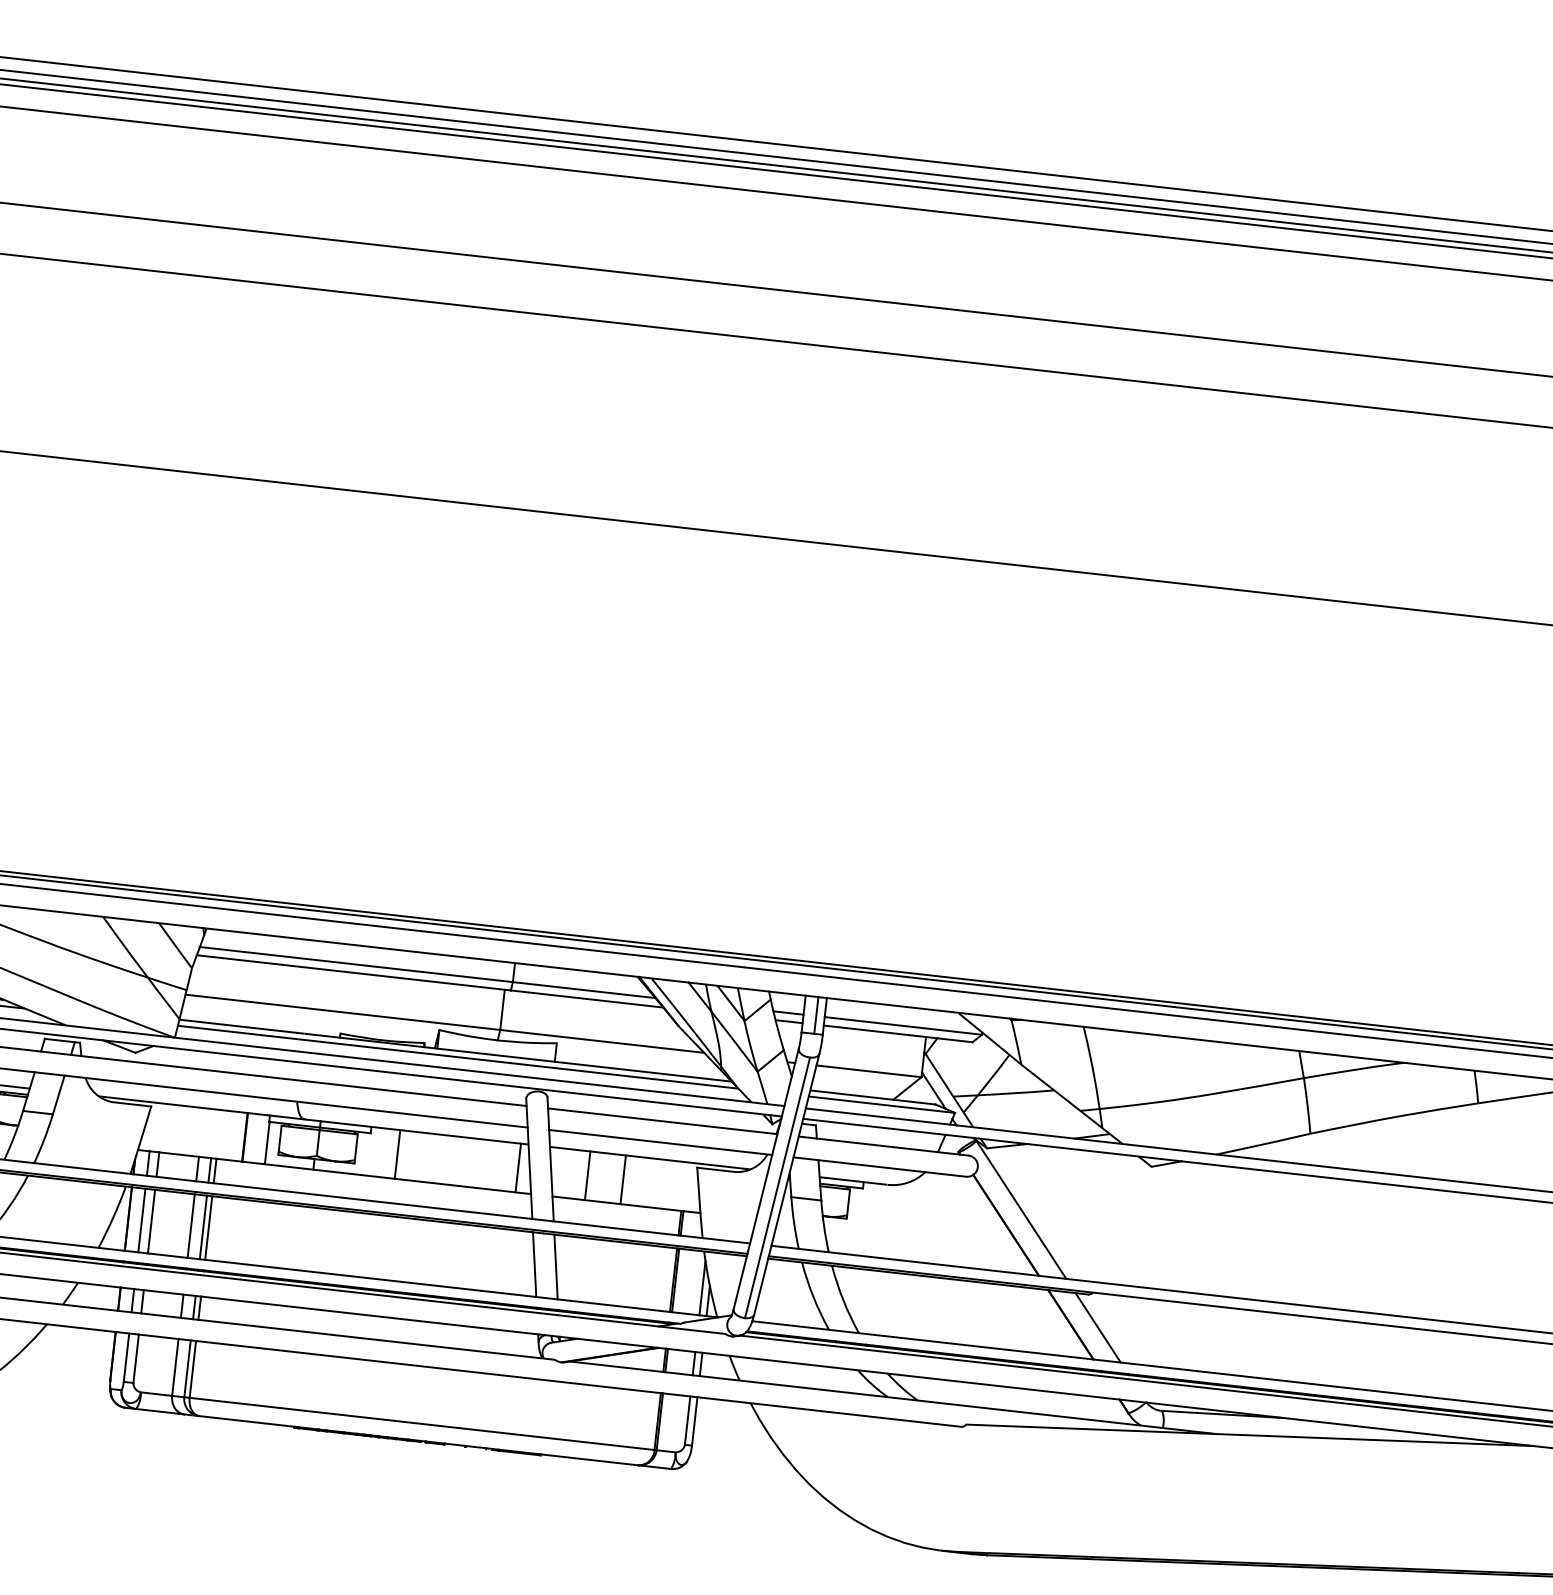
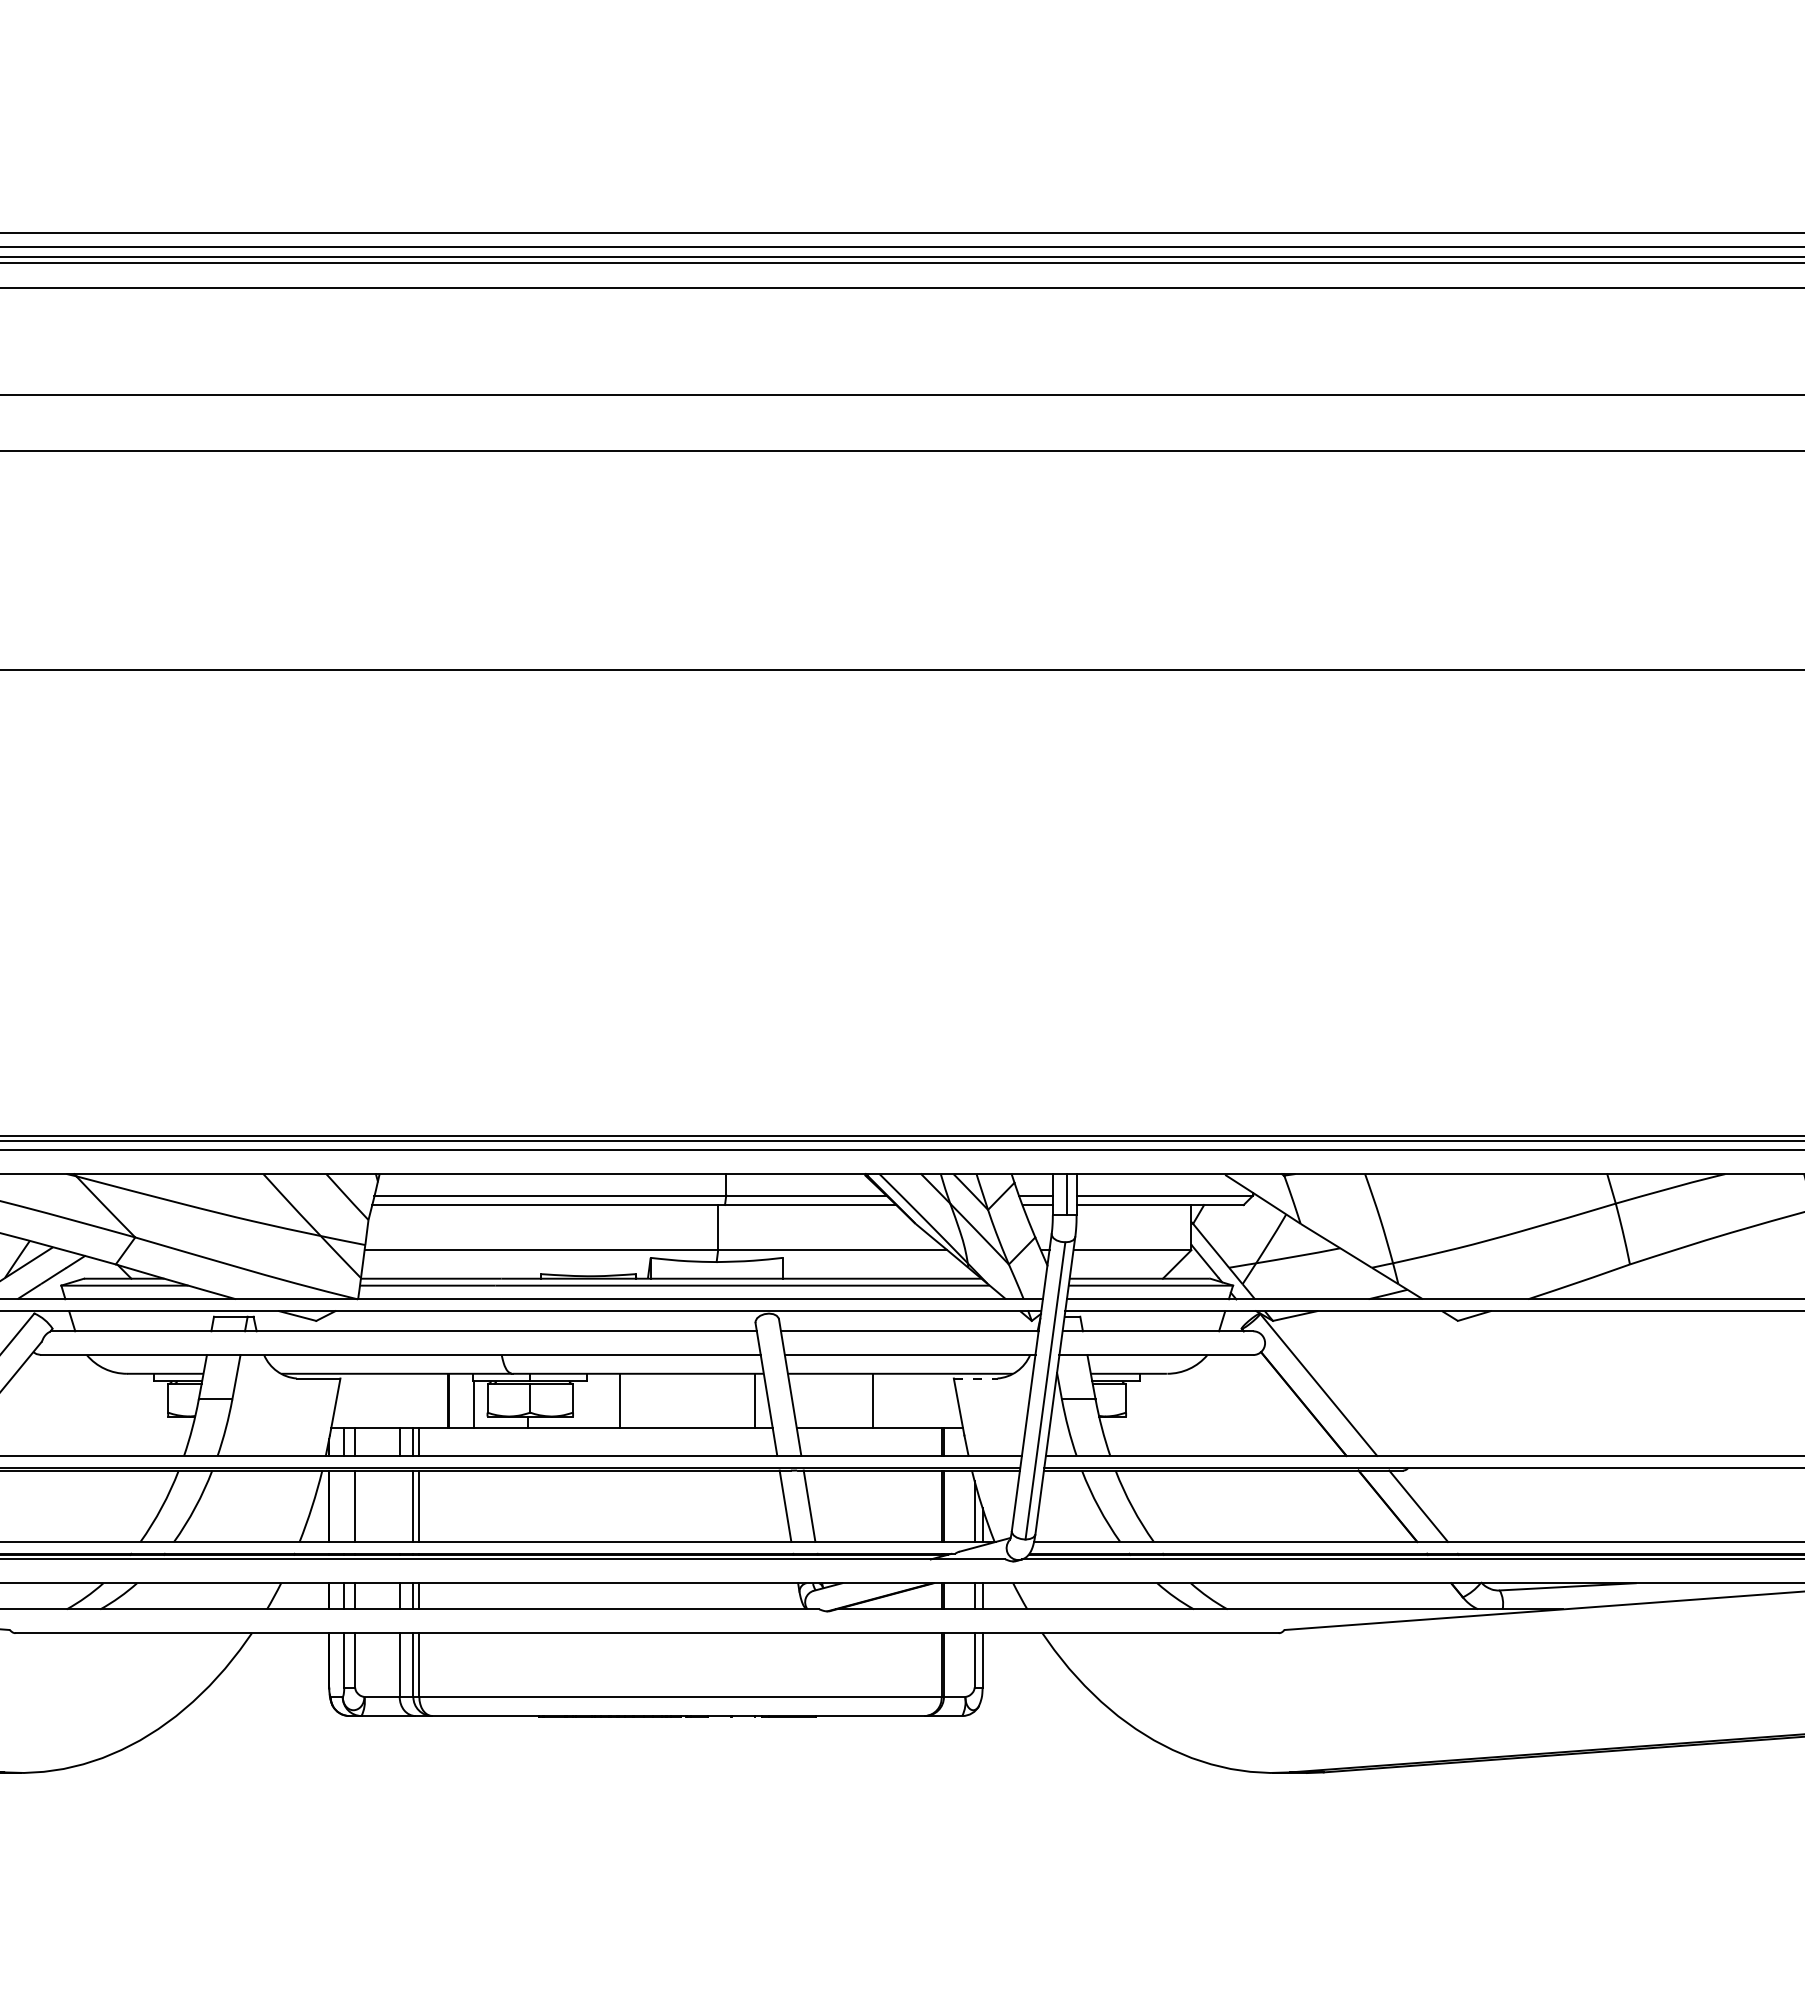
line: (716, 1169) -> (975, 1378), solid -> dashed
line: (587, 1175) -> (833, 1400), removed
line: (142, 1219) -> (344, 1505), removed
line: (191, 1225) -> (399, 1505), removed

